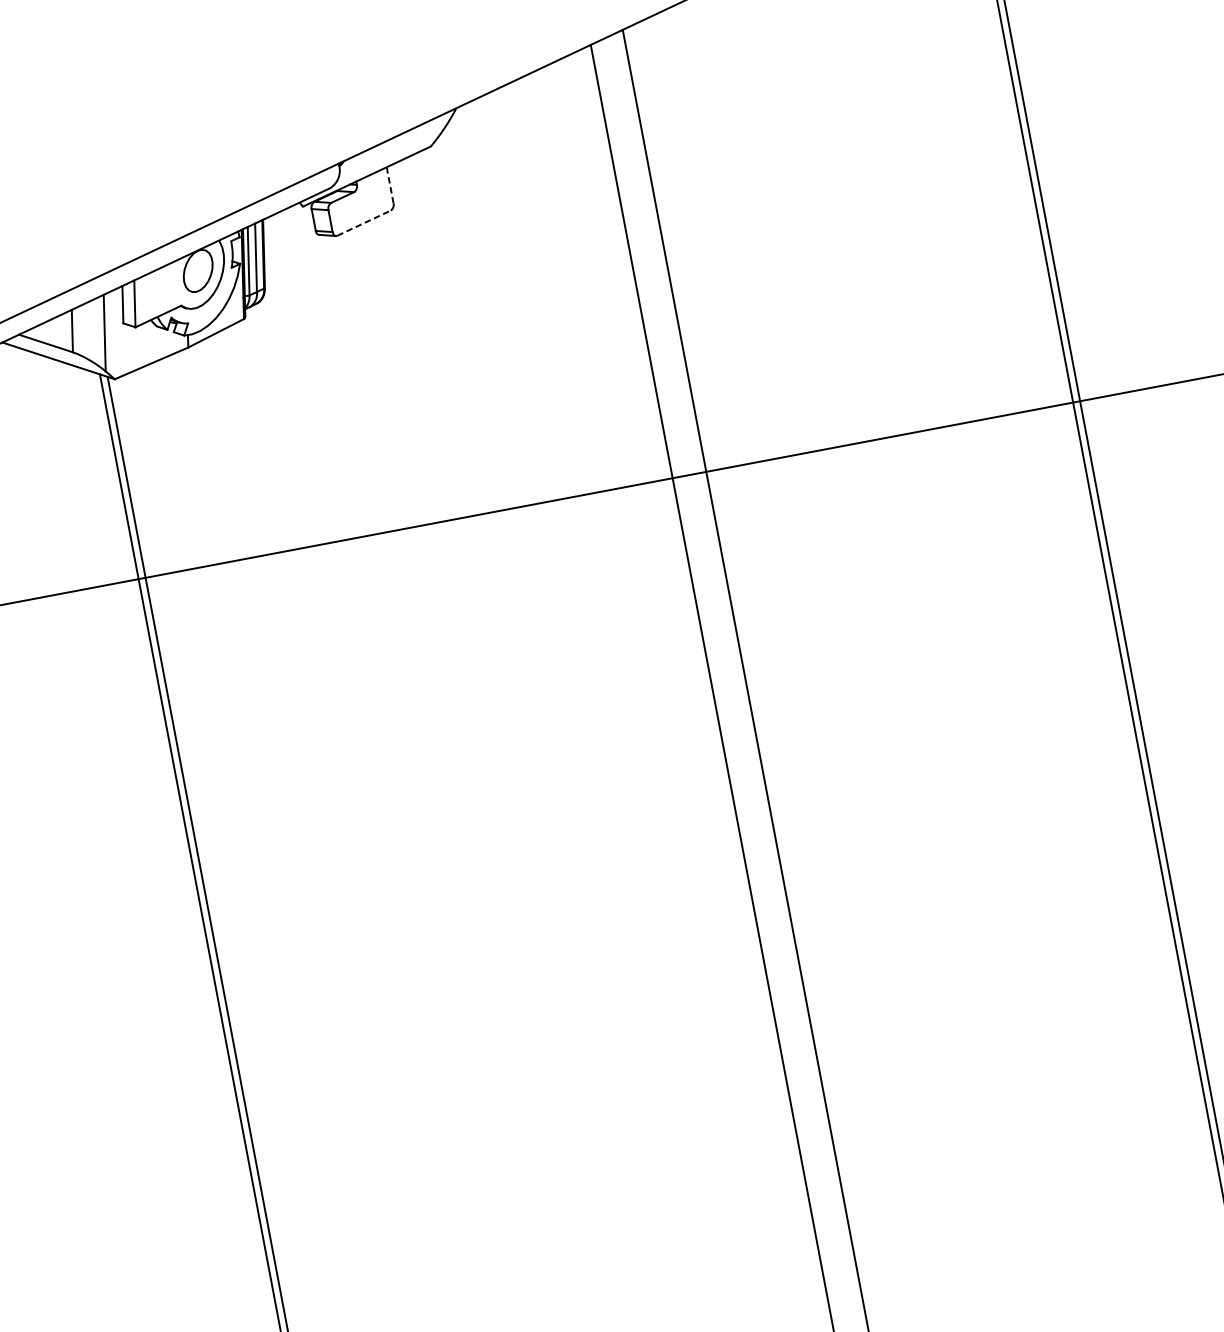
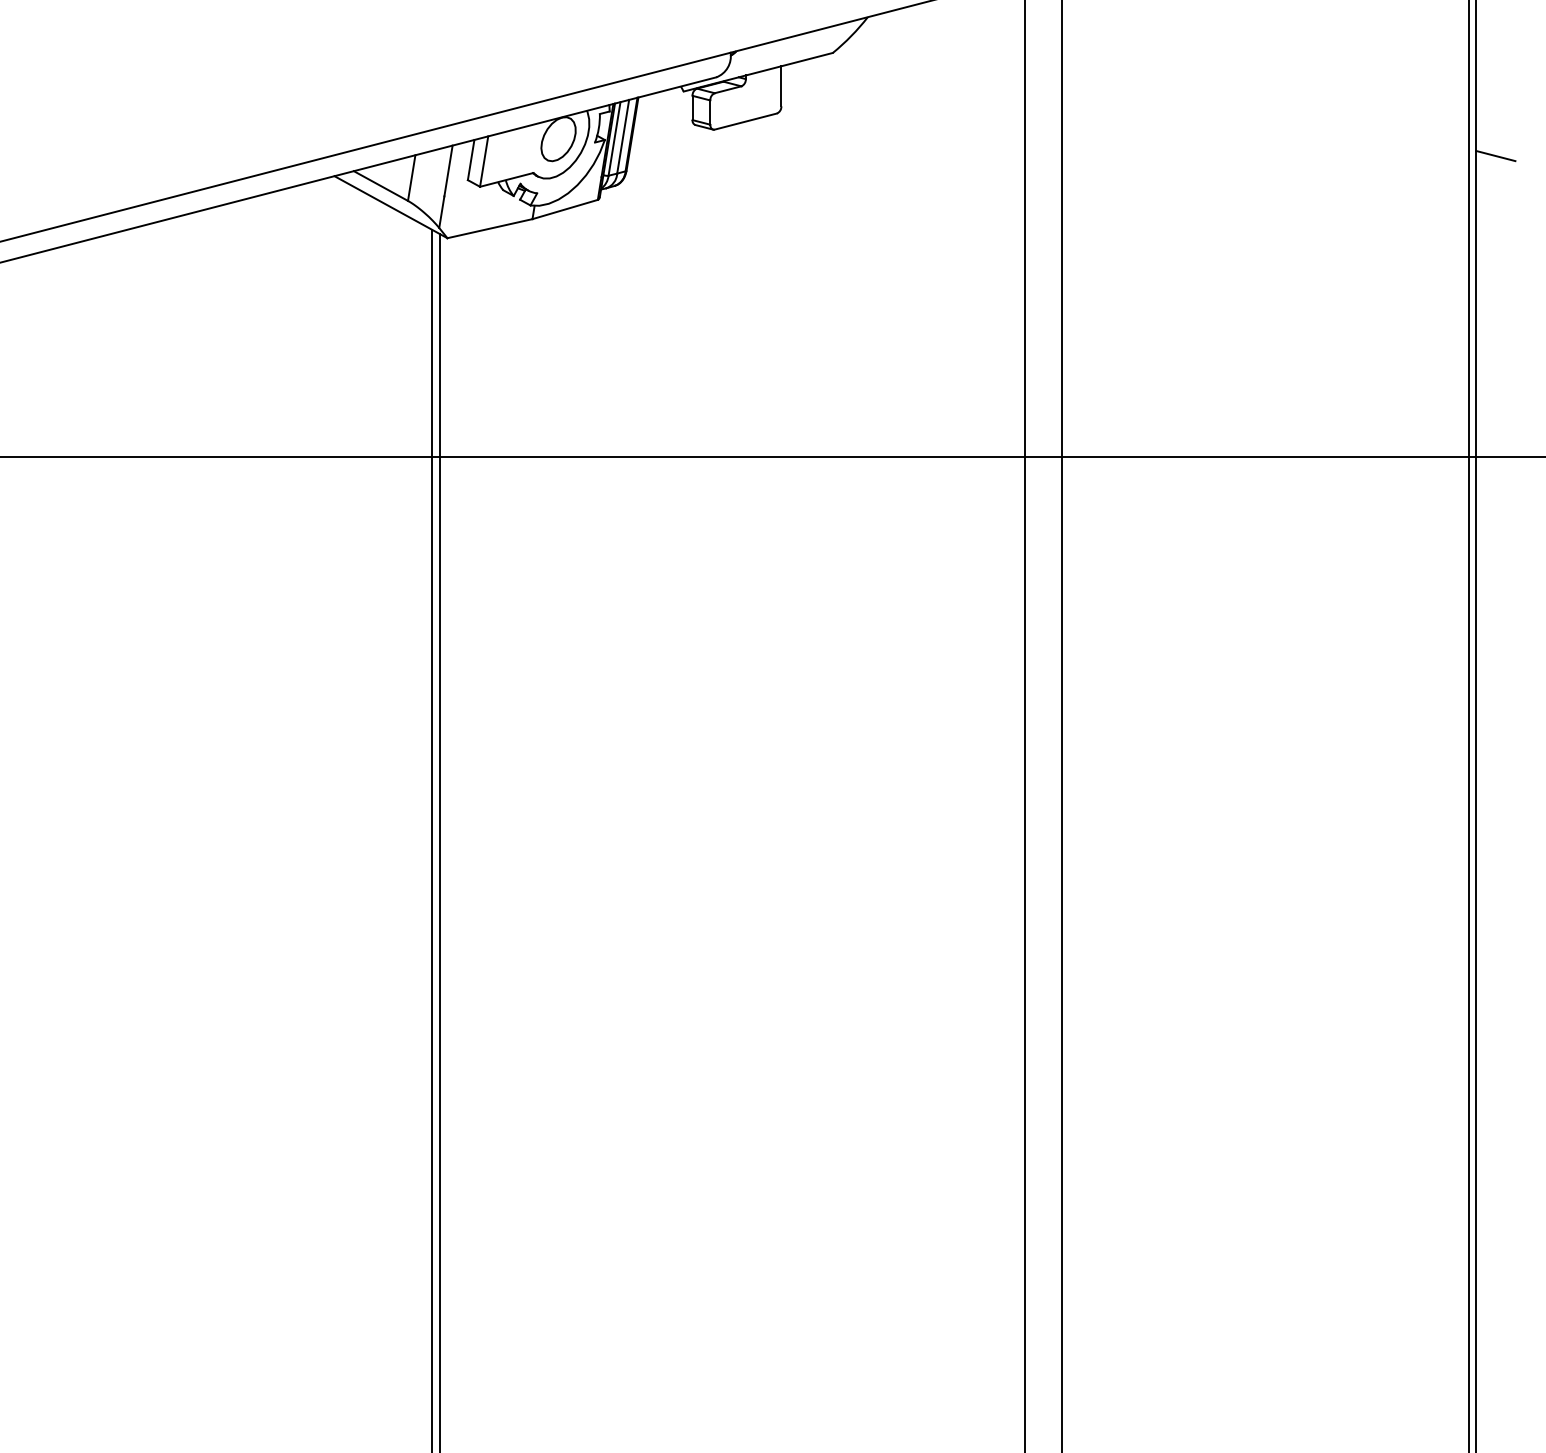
line: (1046, 126) -> (1495, 156), added
line: (390, 185) -> (781, 86), dashed -> solid
line: (364, 223) -> (746, 121), dashed -> solid

